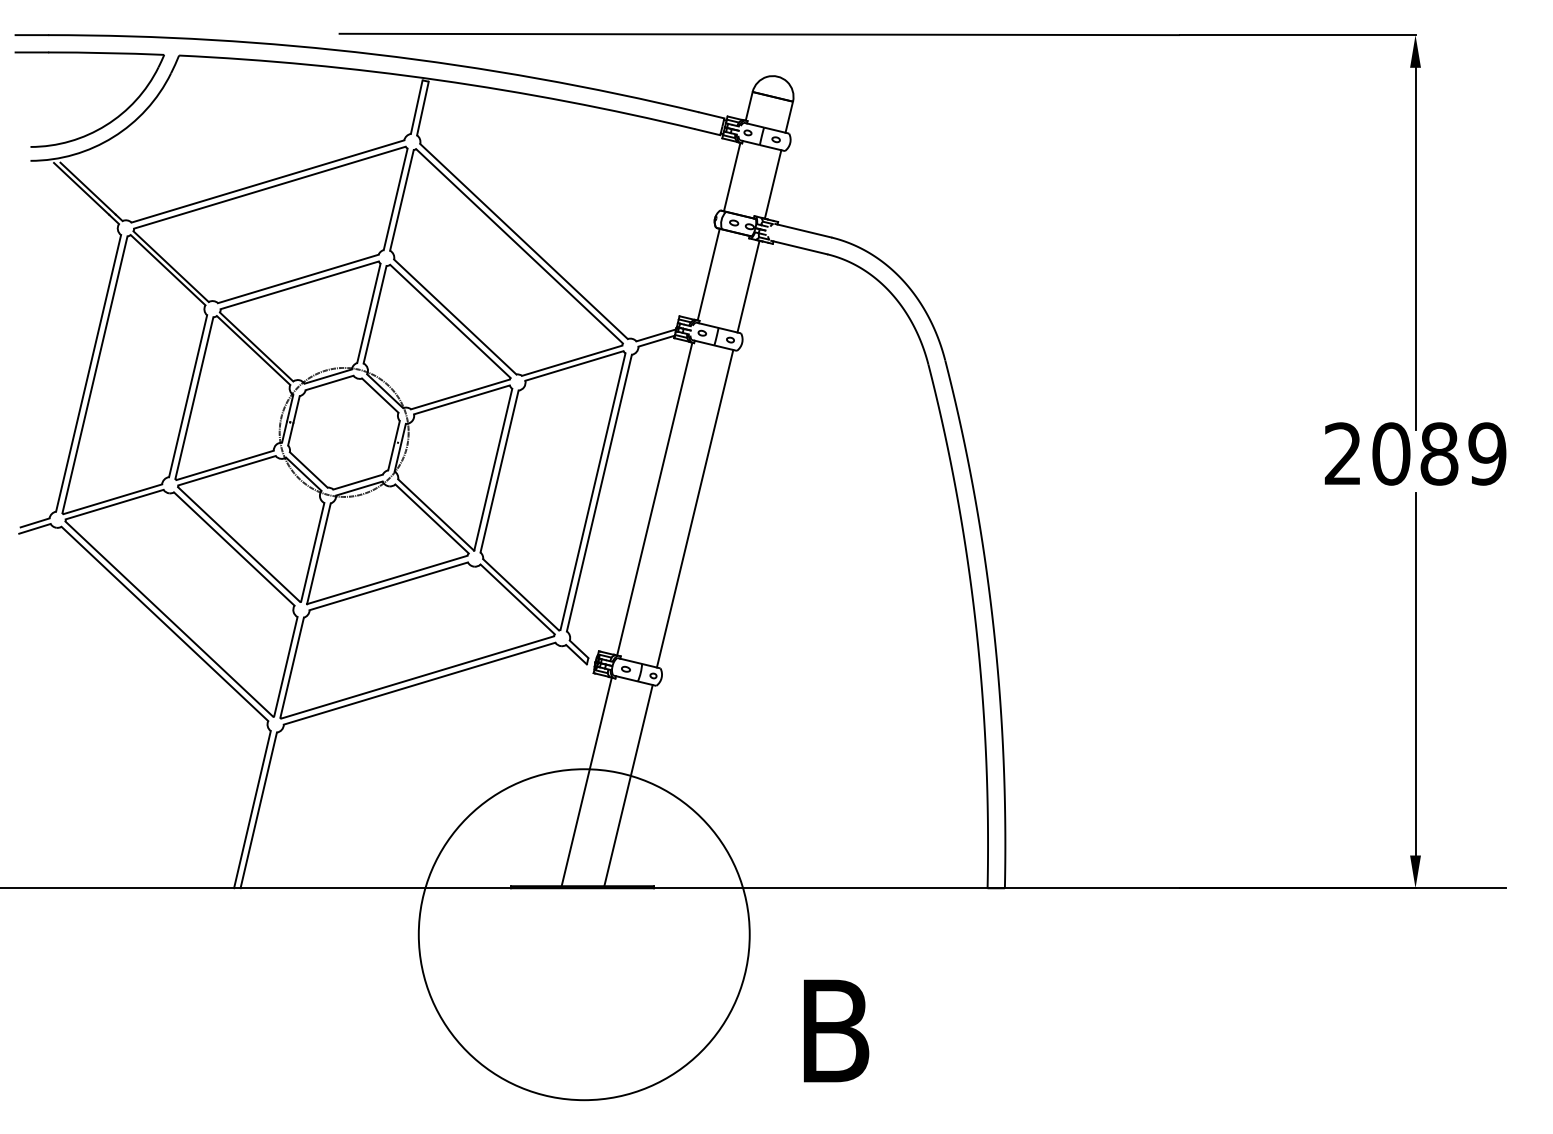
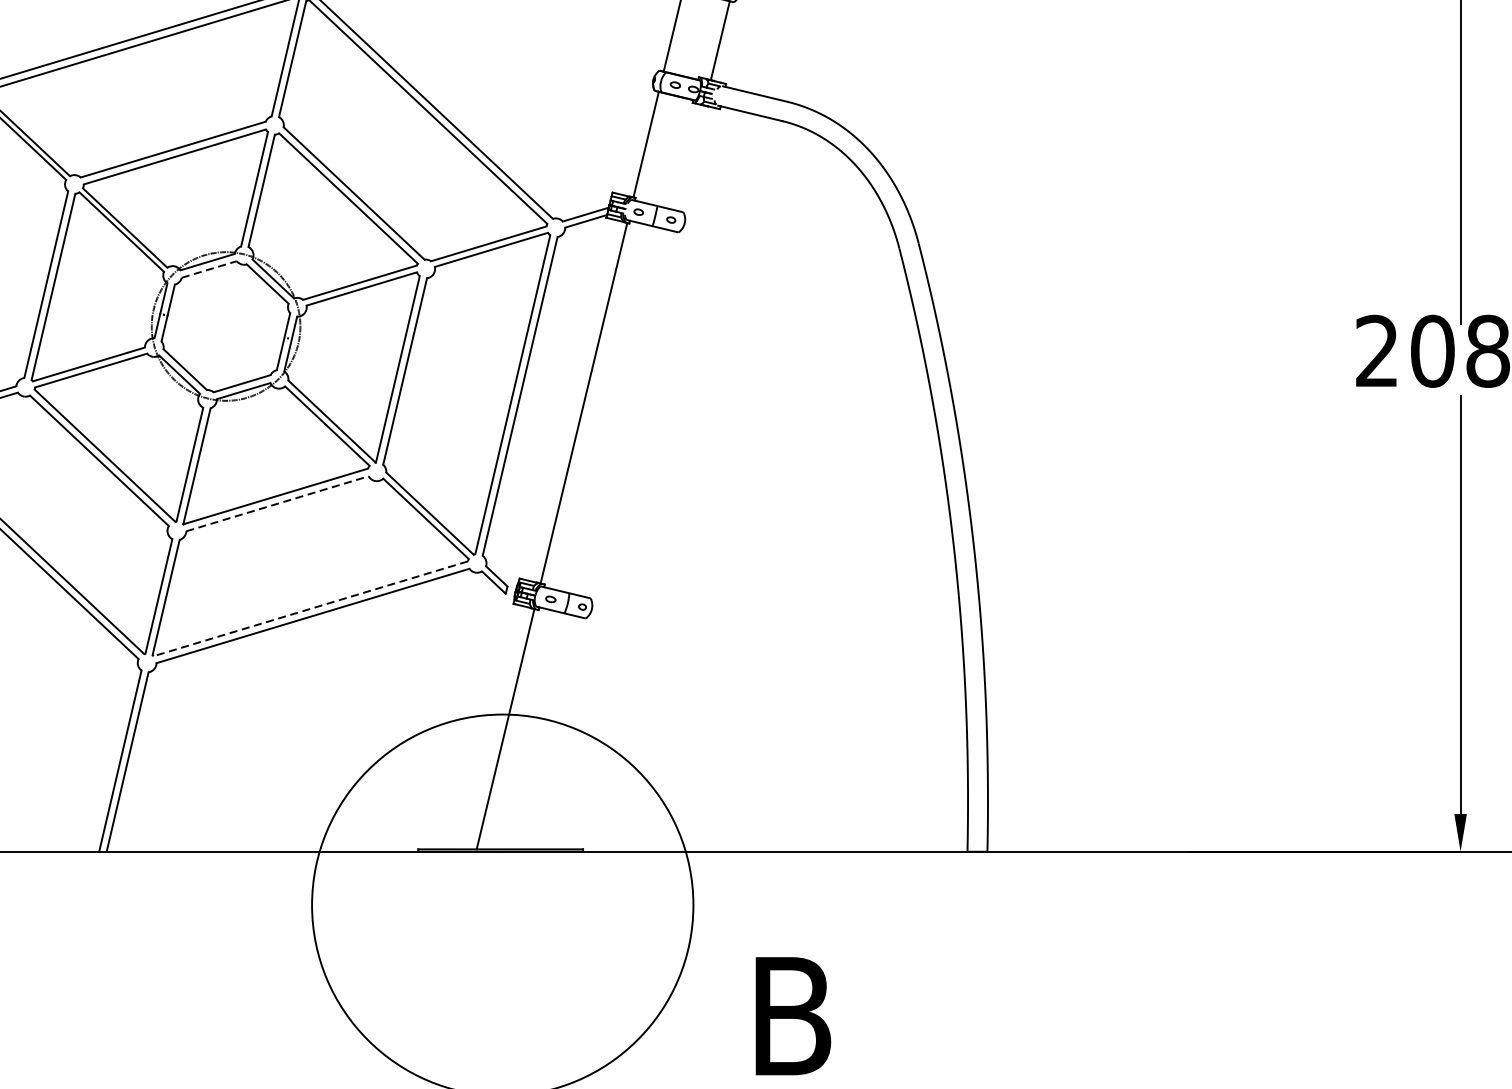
line: (748, 286) -> (691, 158), removed
line: (329, 383) -> (209, 270), solid -> dashed
line: (694, 508) -> (629, 414), removed
line: (388, 586) -> (277, 503), solid -> dashed
line: (417, 677) -> (310, 608), solid -> dashed
line: (628, 785) -> (553, 733), removed

